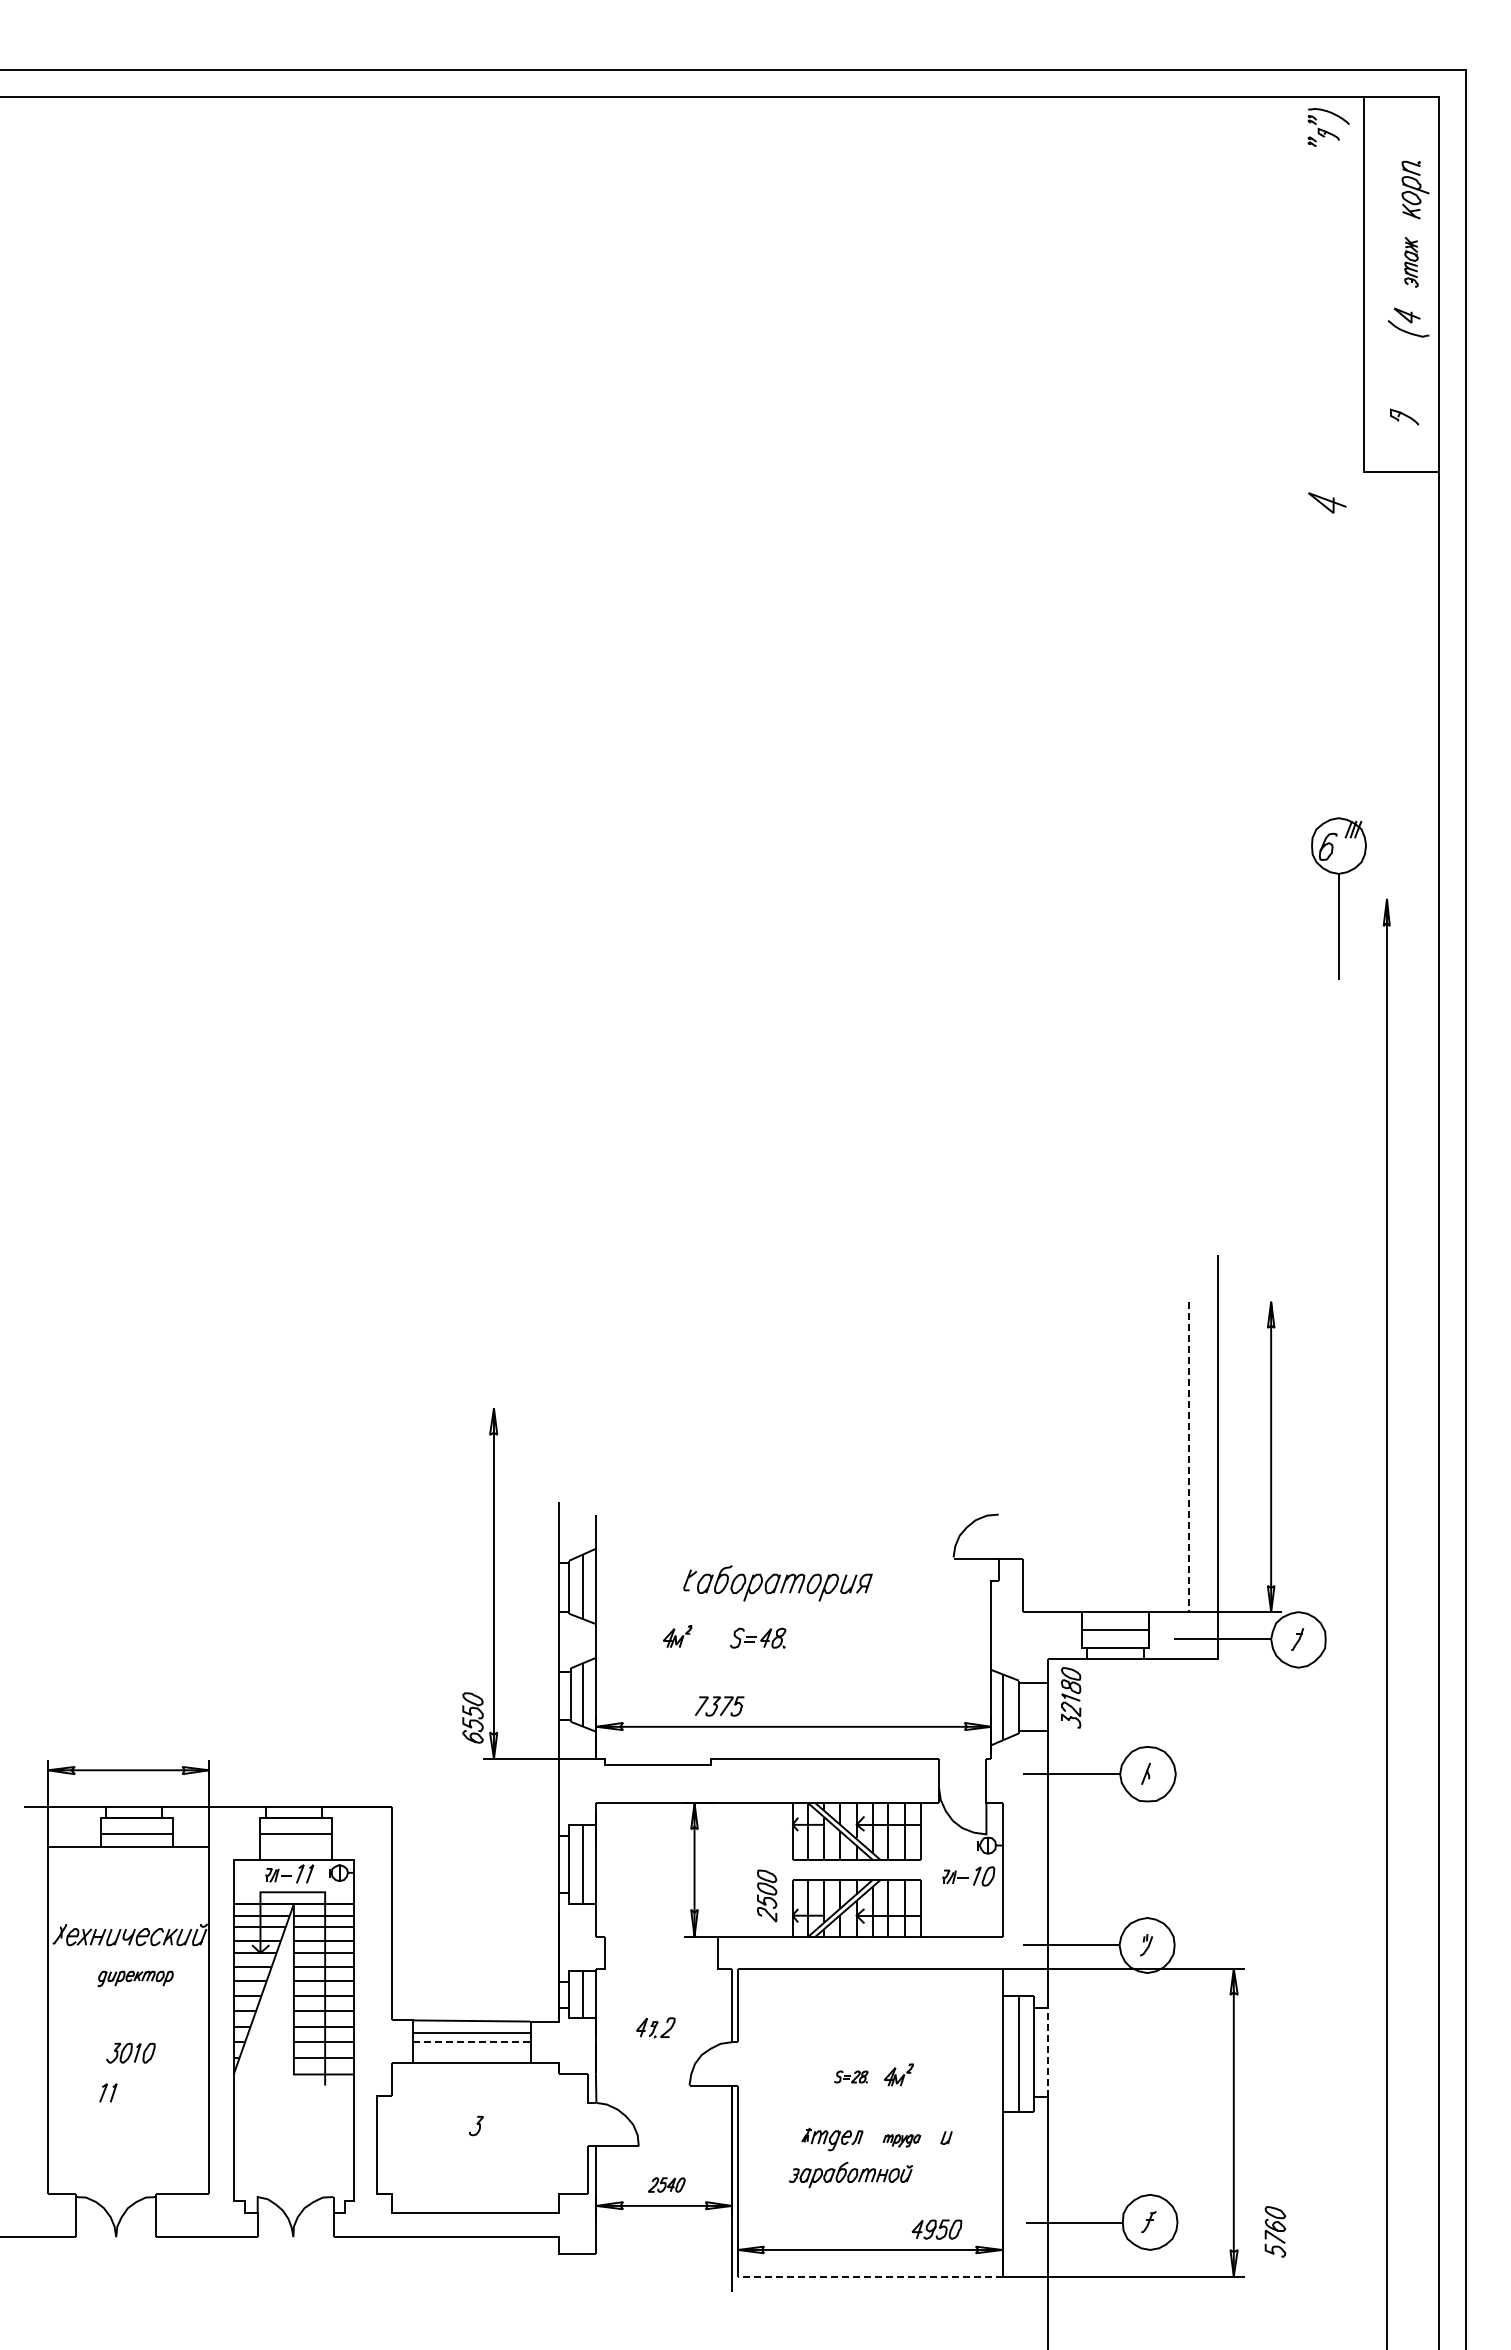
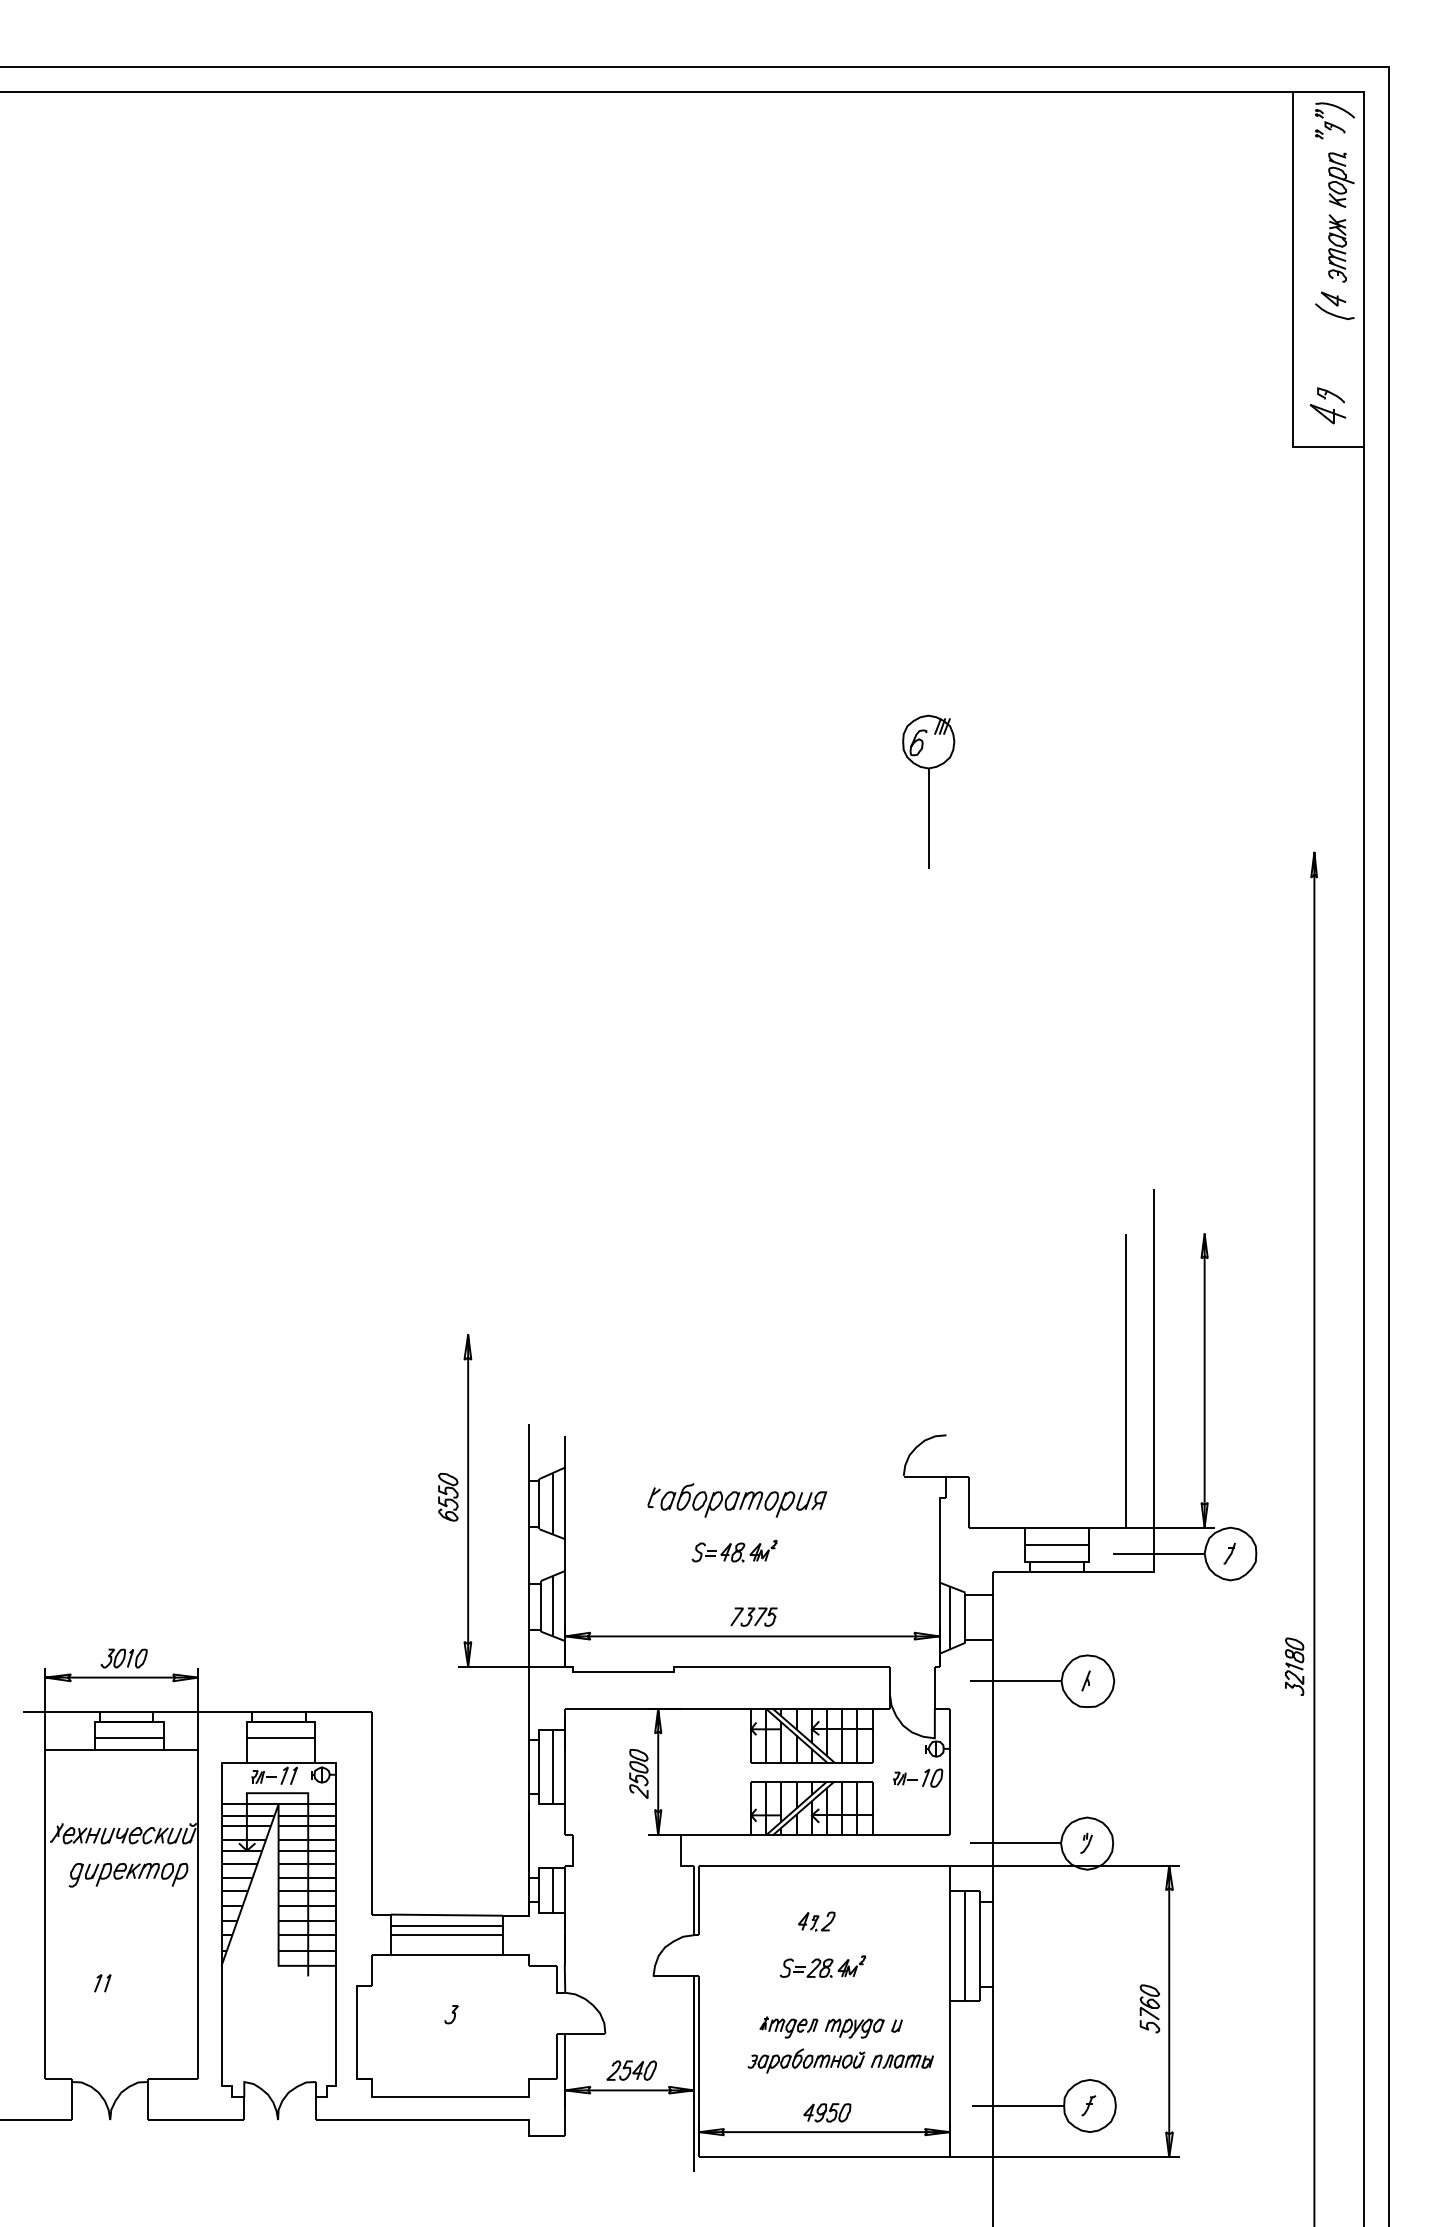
part: (1328, 127) -> (1334, 120), moved
part: (1411, 262) -> (1337, 248), size x1.43
part: (1327, 502) -> (1328, 413), moved
part: (1338, 898) -> (928, 791), moved
line: (1188, 1457) -> (1126, 1381), dashed -> solid
part: (677, 1636) -> (763, 1550), moved
part: (1071, 1697) -> (1294, 1666), moved
part: (719, 1706) -> (753, 1617), moved
part: (472, 1717) -> (447, 1496), moved
part: (767, 1895) -> (639, 1773), moved
part: (135, 1978) -> (128, 1874), size x1.67
part: (655, 2027) -> (816, 1921), moved
line: (472, 2042) -> (447, 1935), dashed -> solid
part: (130, 2052) -> (123, 1657), moved
line: (1048, 2052) -> (993, 1945), dashed -> solid
part: (851, 2076) -> (806, 1967), size x1.67
part: (901, 2140) -> (854, 2028), size x1.67
part: (951, 2175) -> (901, 2061), added
part: (666, 2184) -> (631, 2070), size x1.43
part: (936, 2229) -> (826, 2112), moved
part: (1275, 2231) -> (1150, 2008), moved
line: (869, 2276) -> (824, 2157), dashed -> solid

